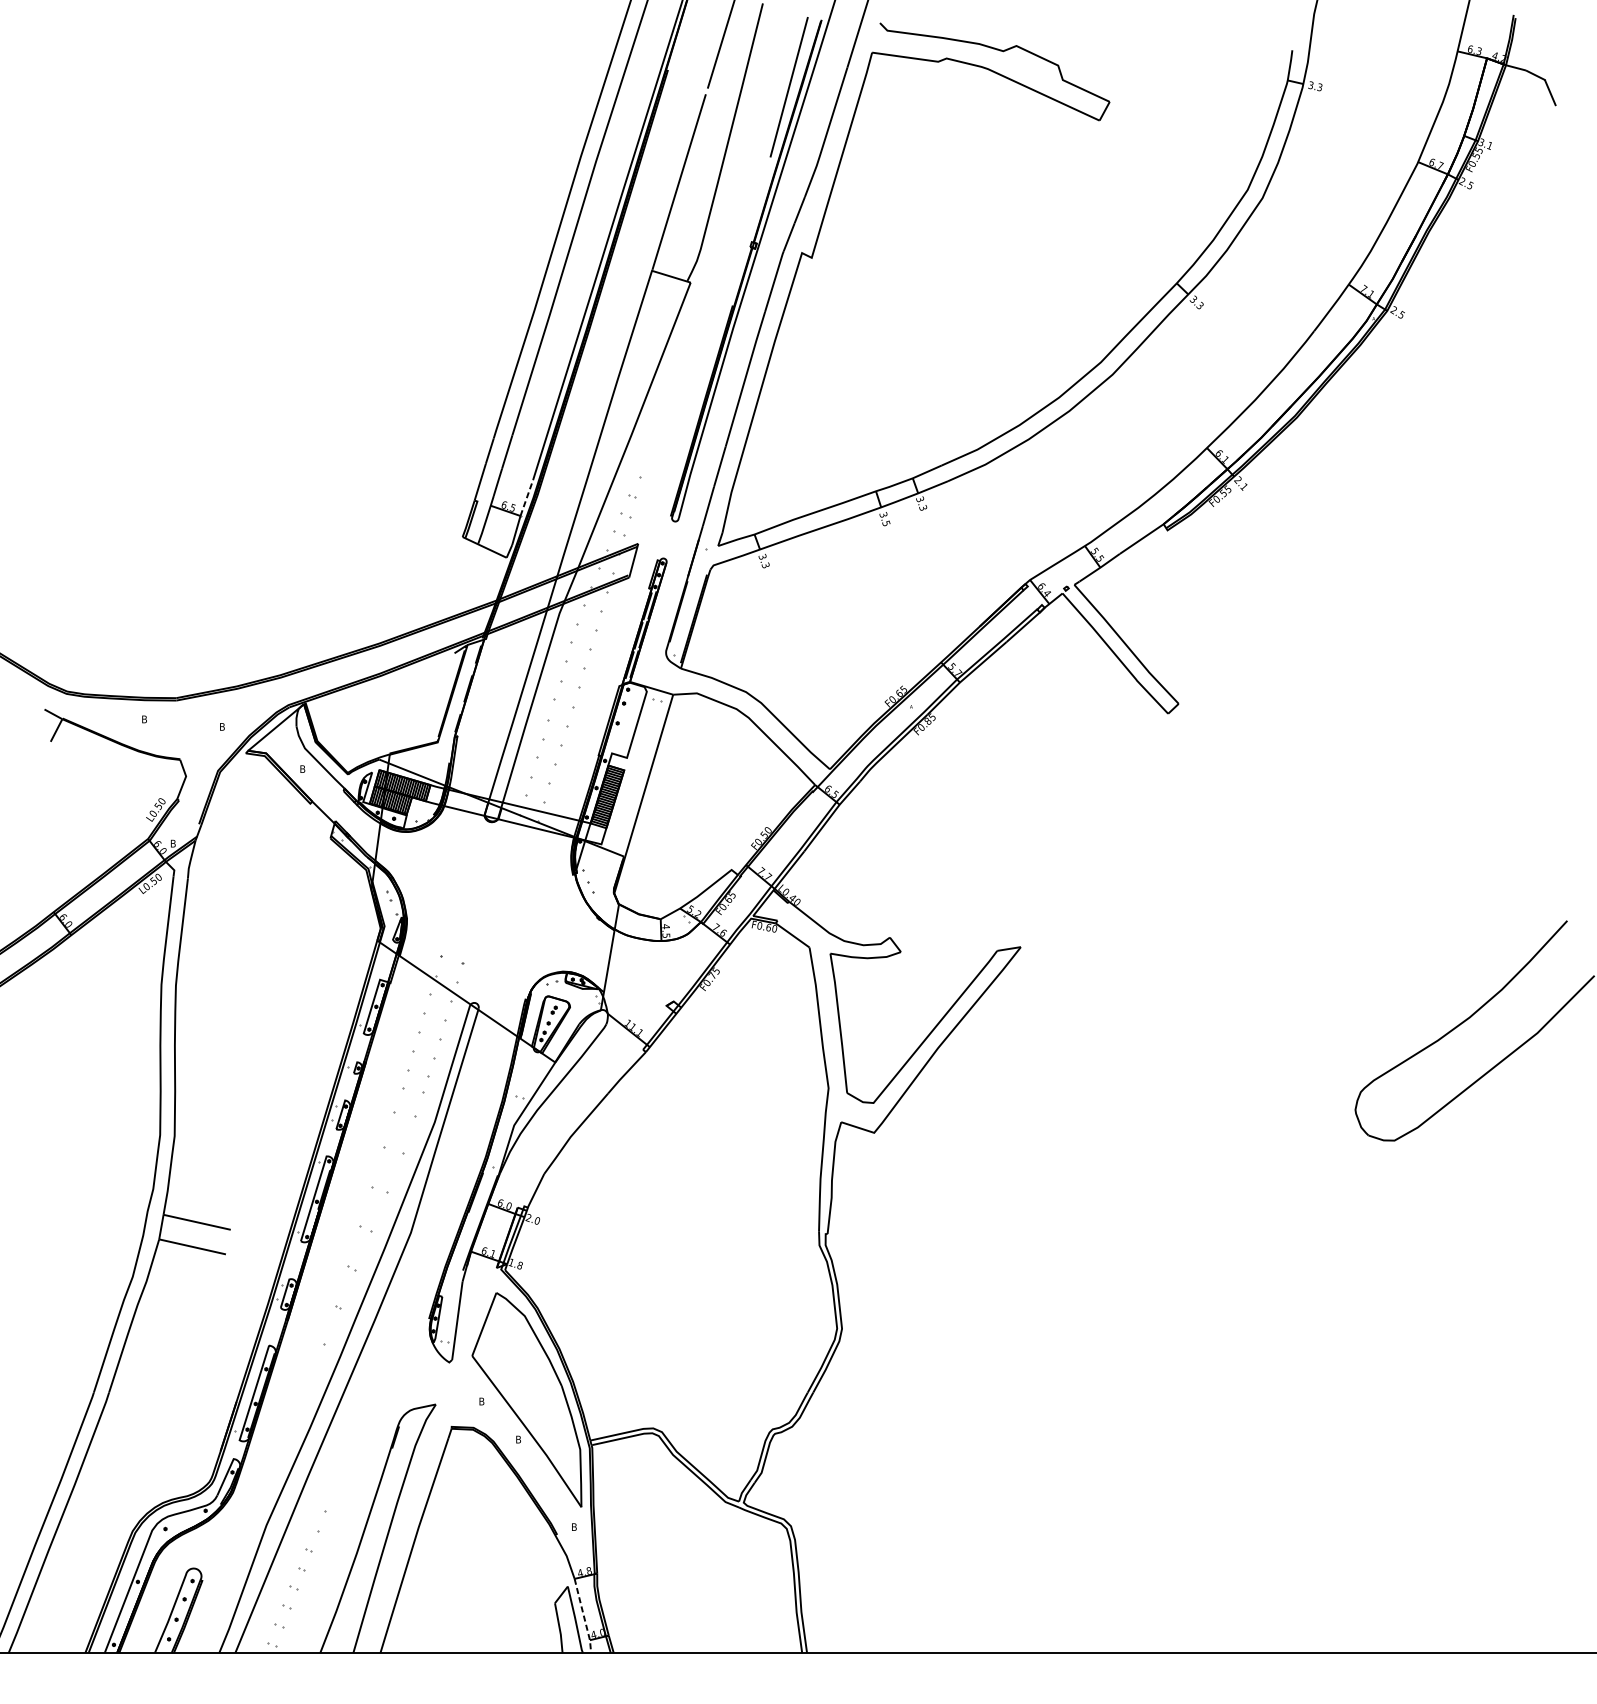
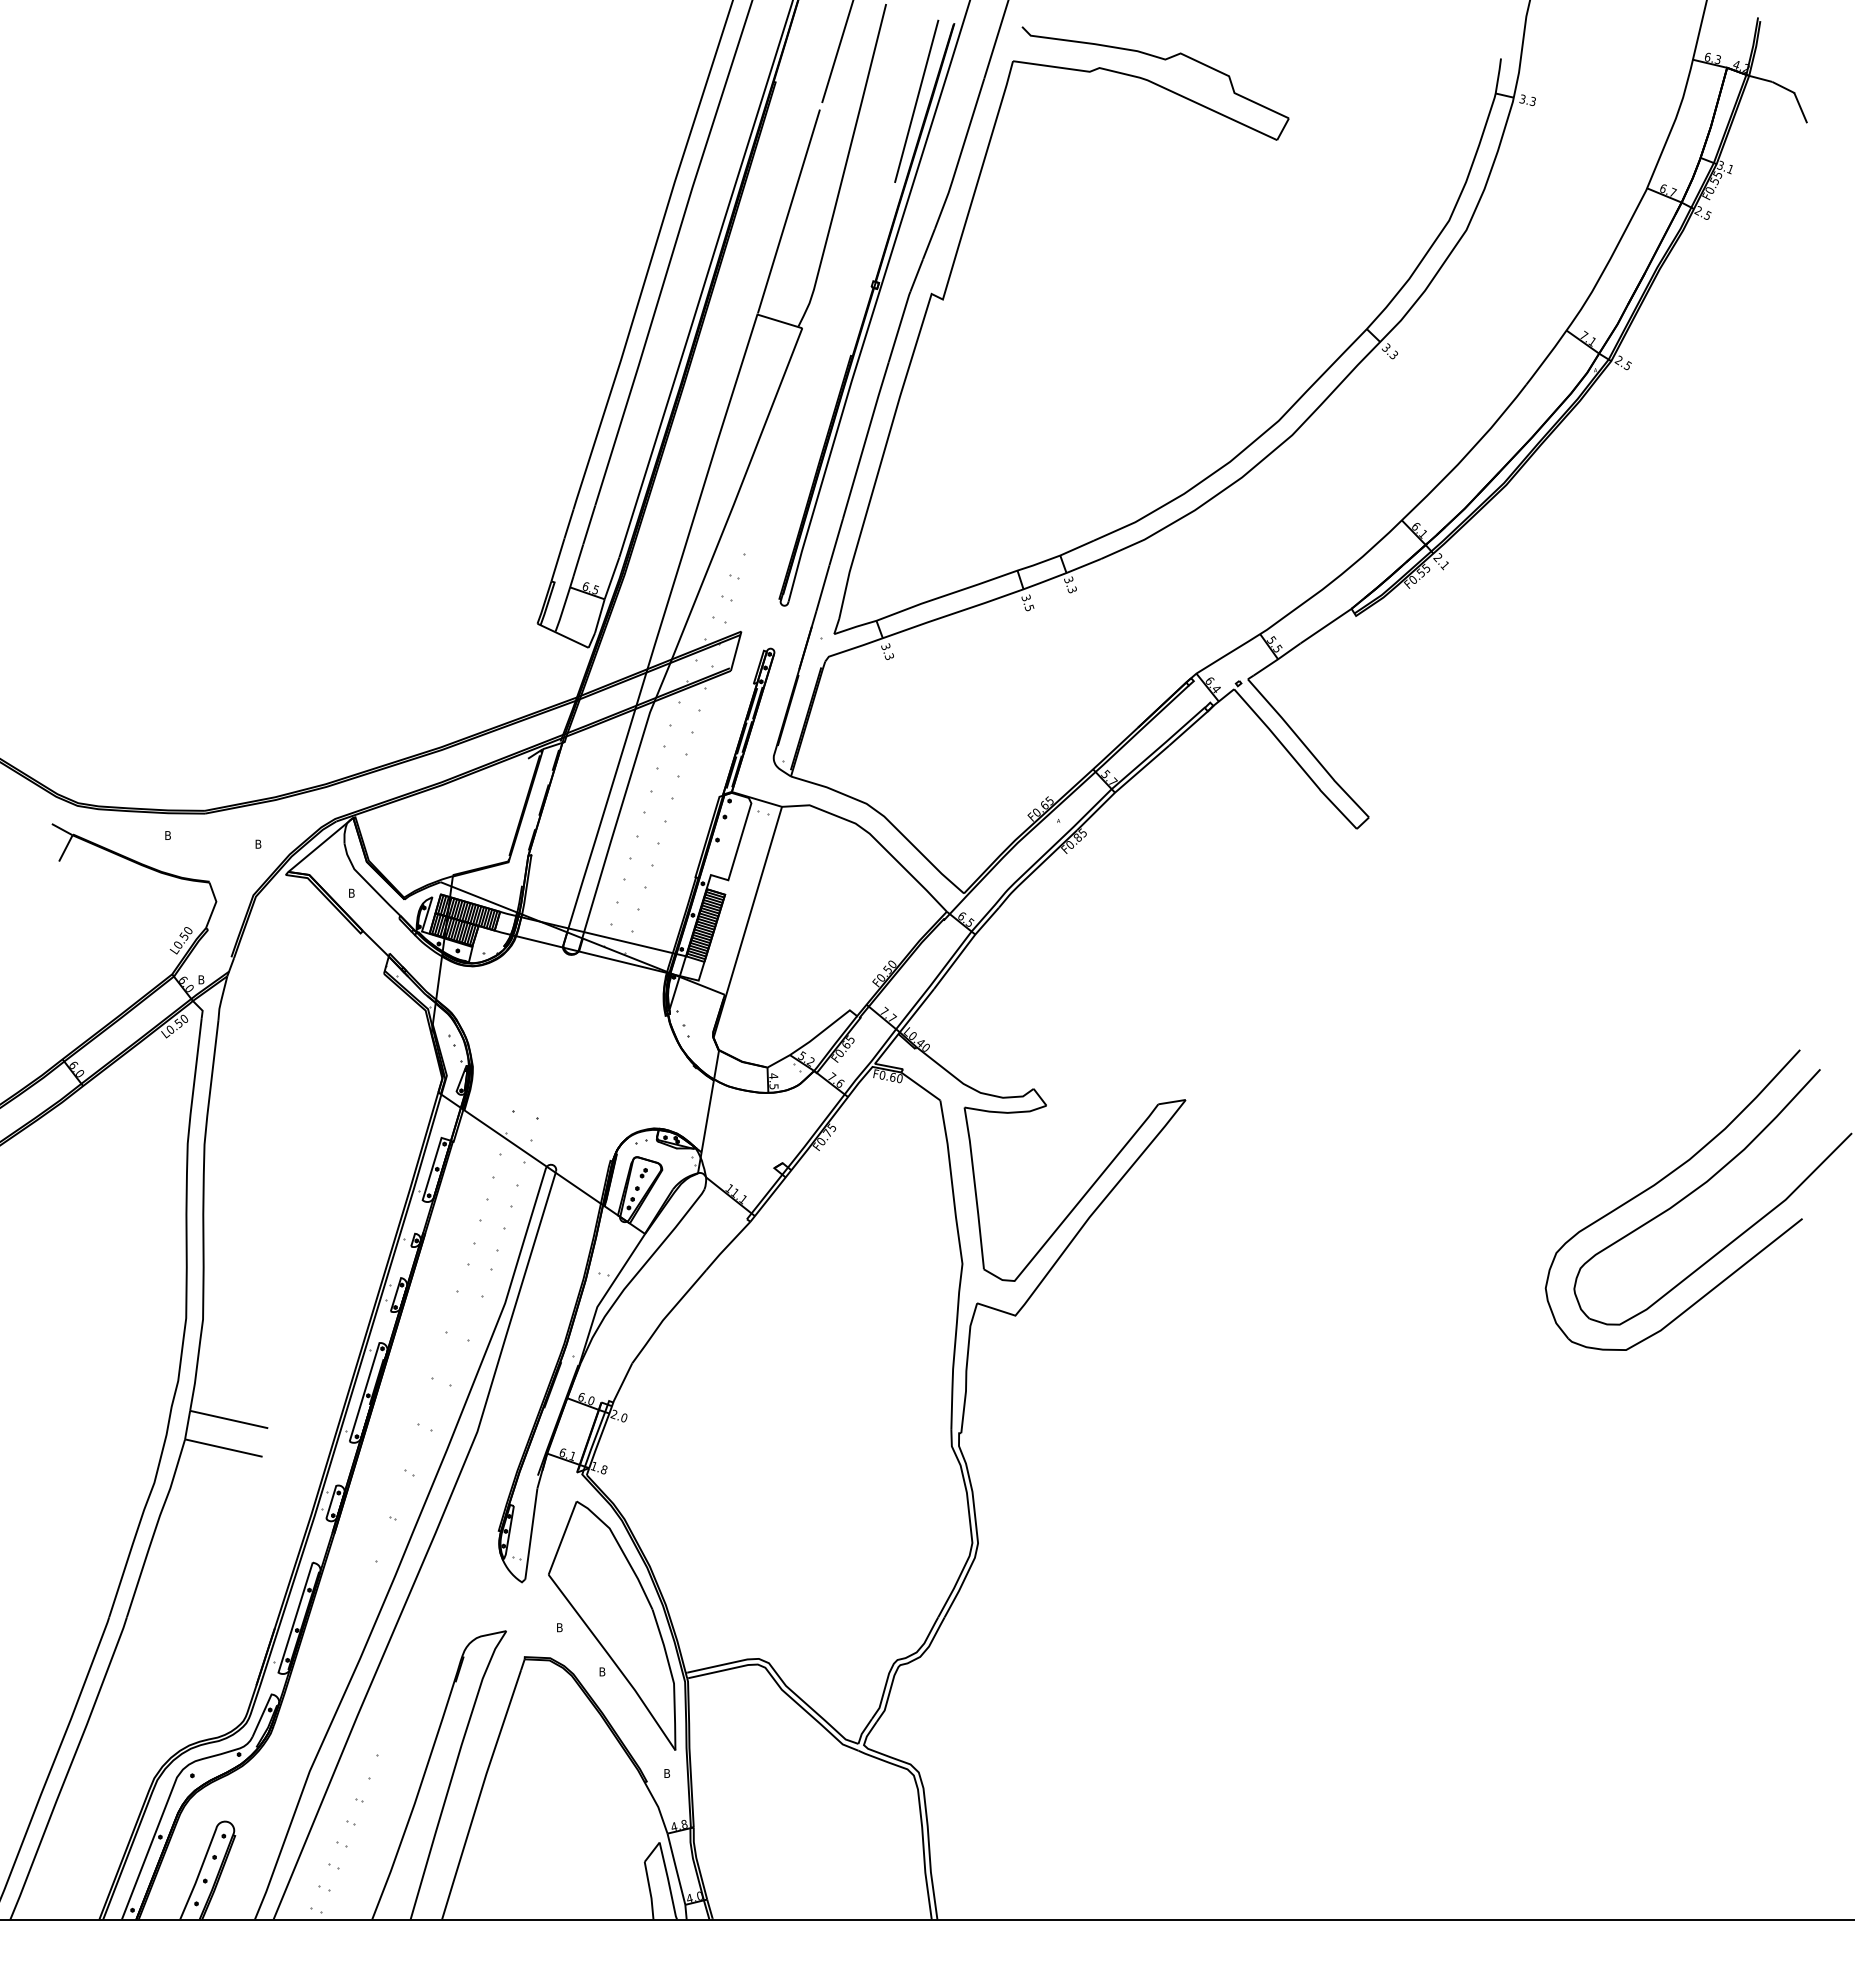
line: (526, 498) -> (611, 578), dashed -> solid
part: (1430, 1017) -> (1661, 1181), added
line: (584, 1615) -> (678, 1876), dashed -> solid

